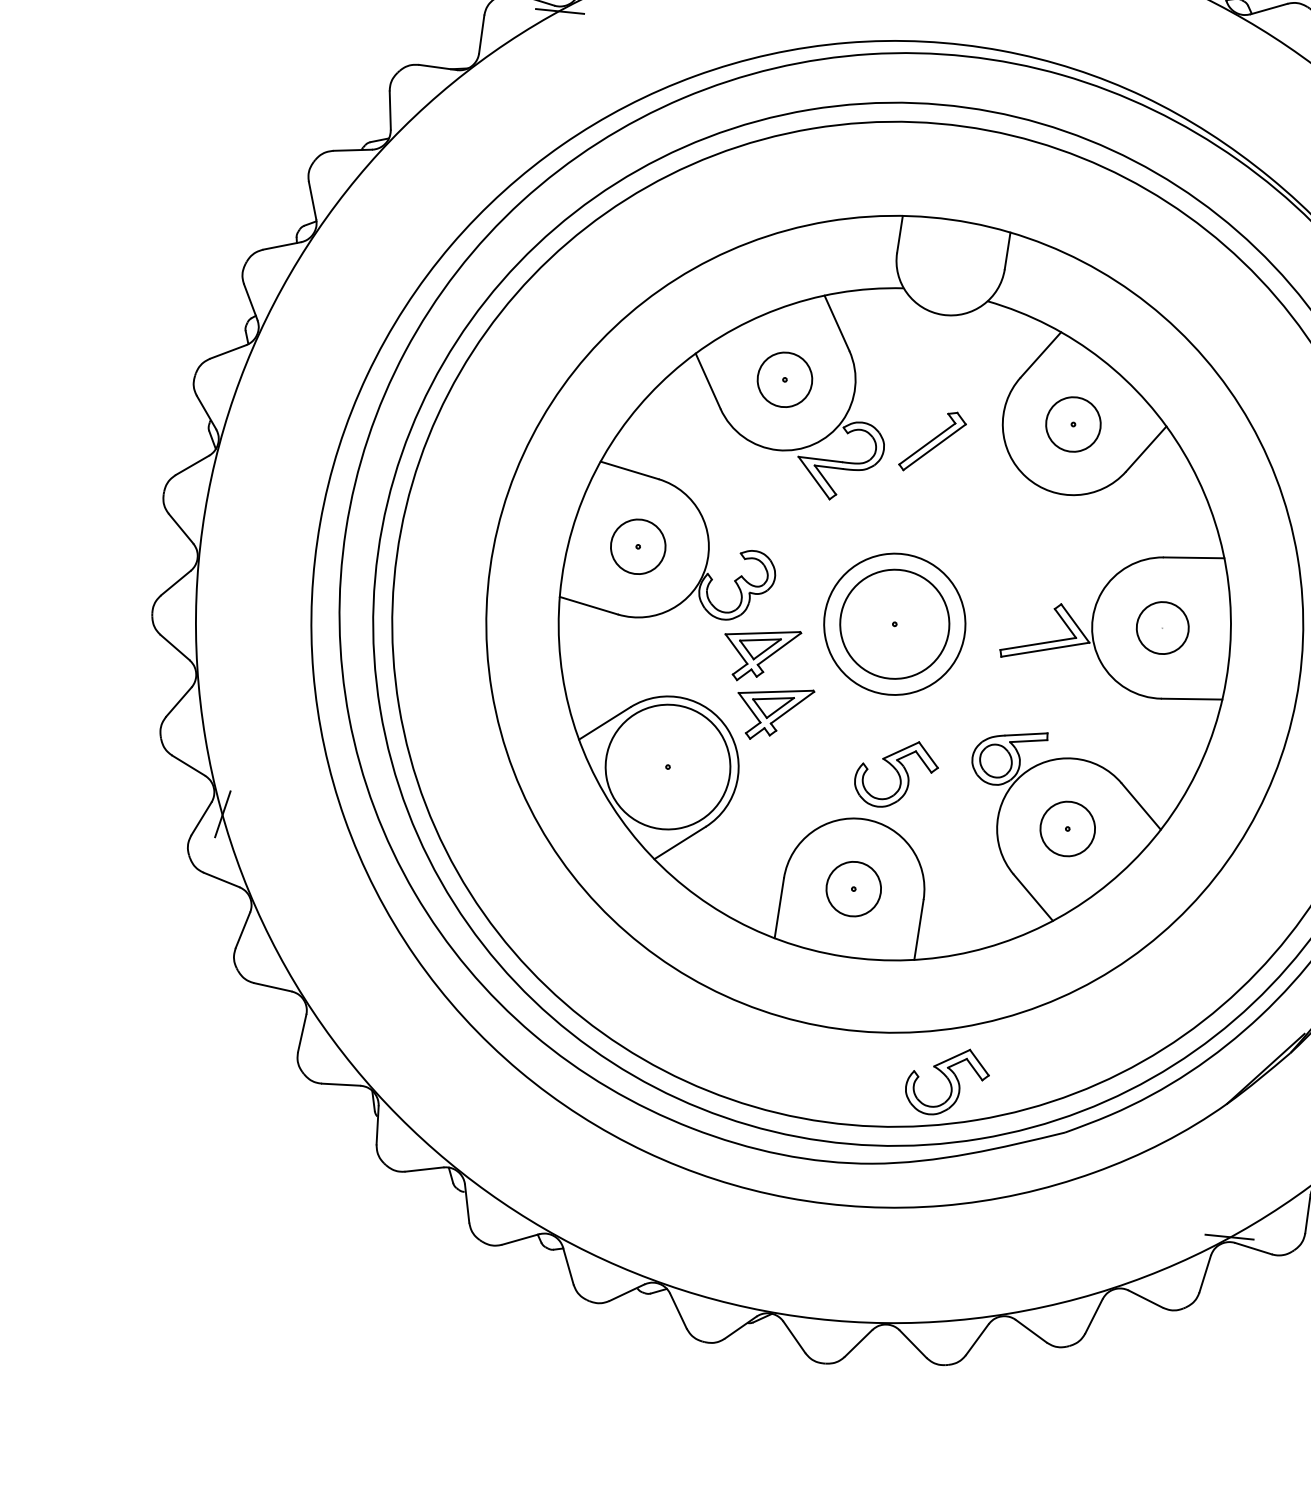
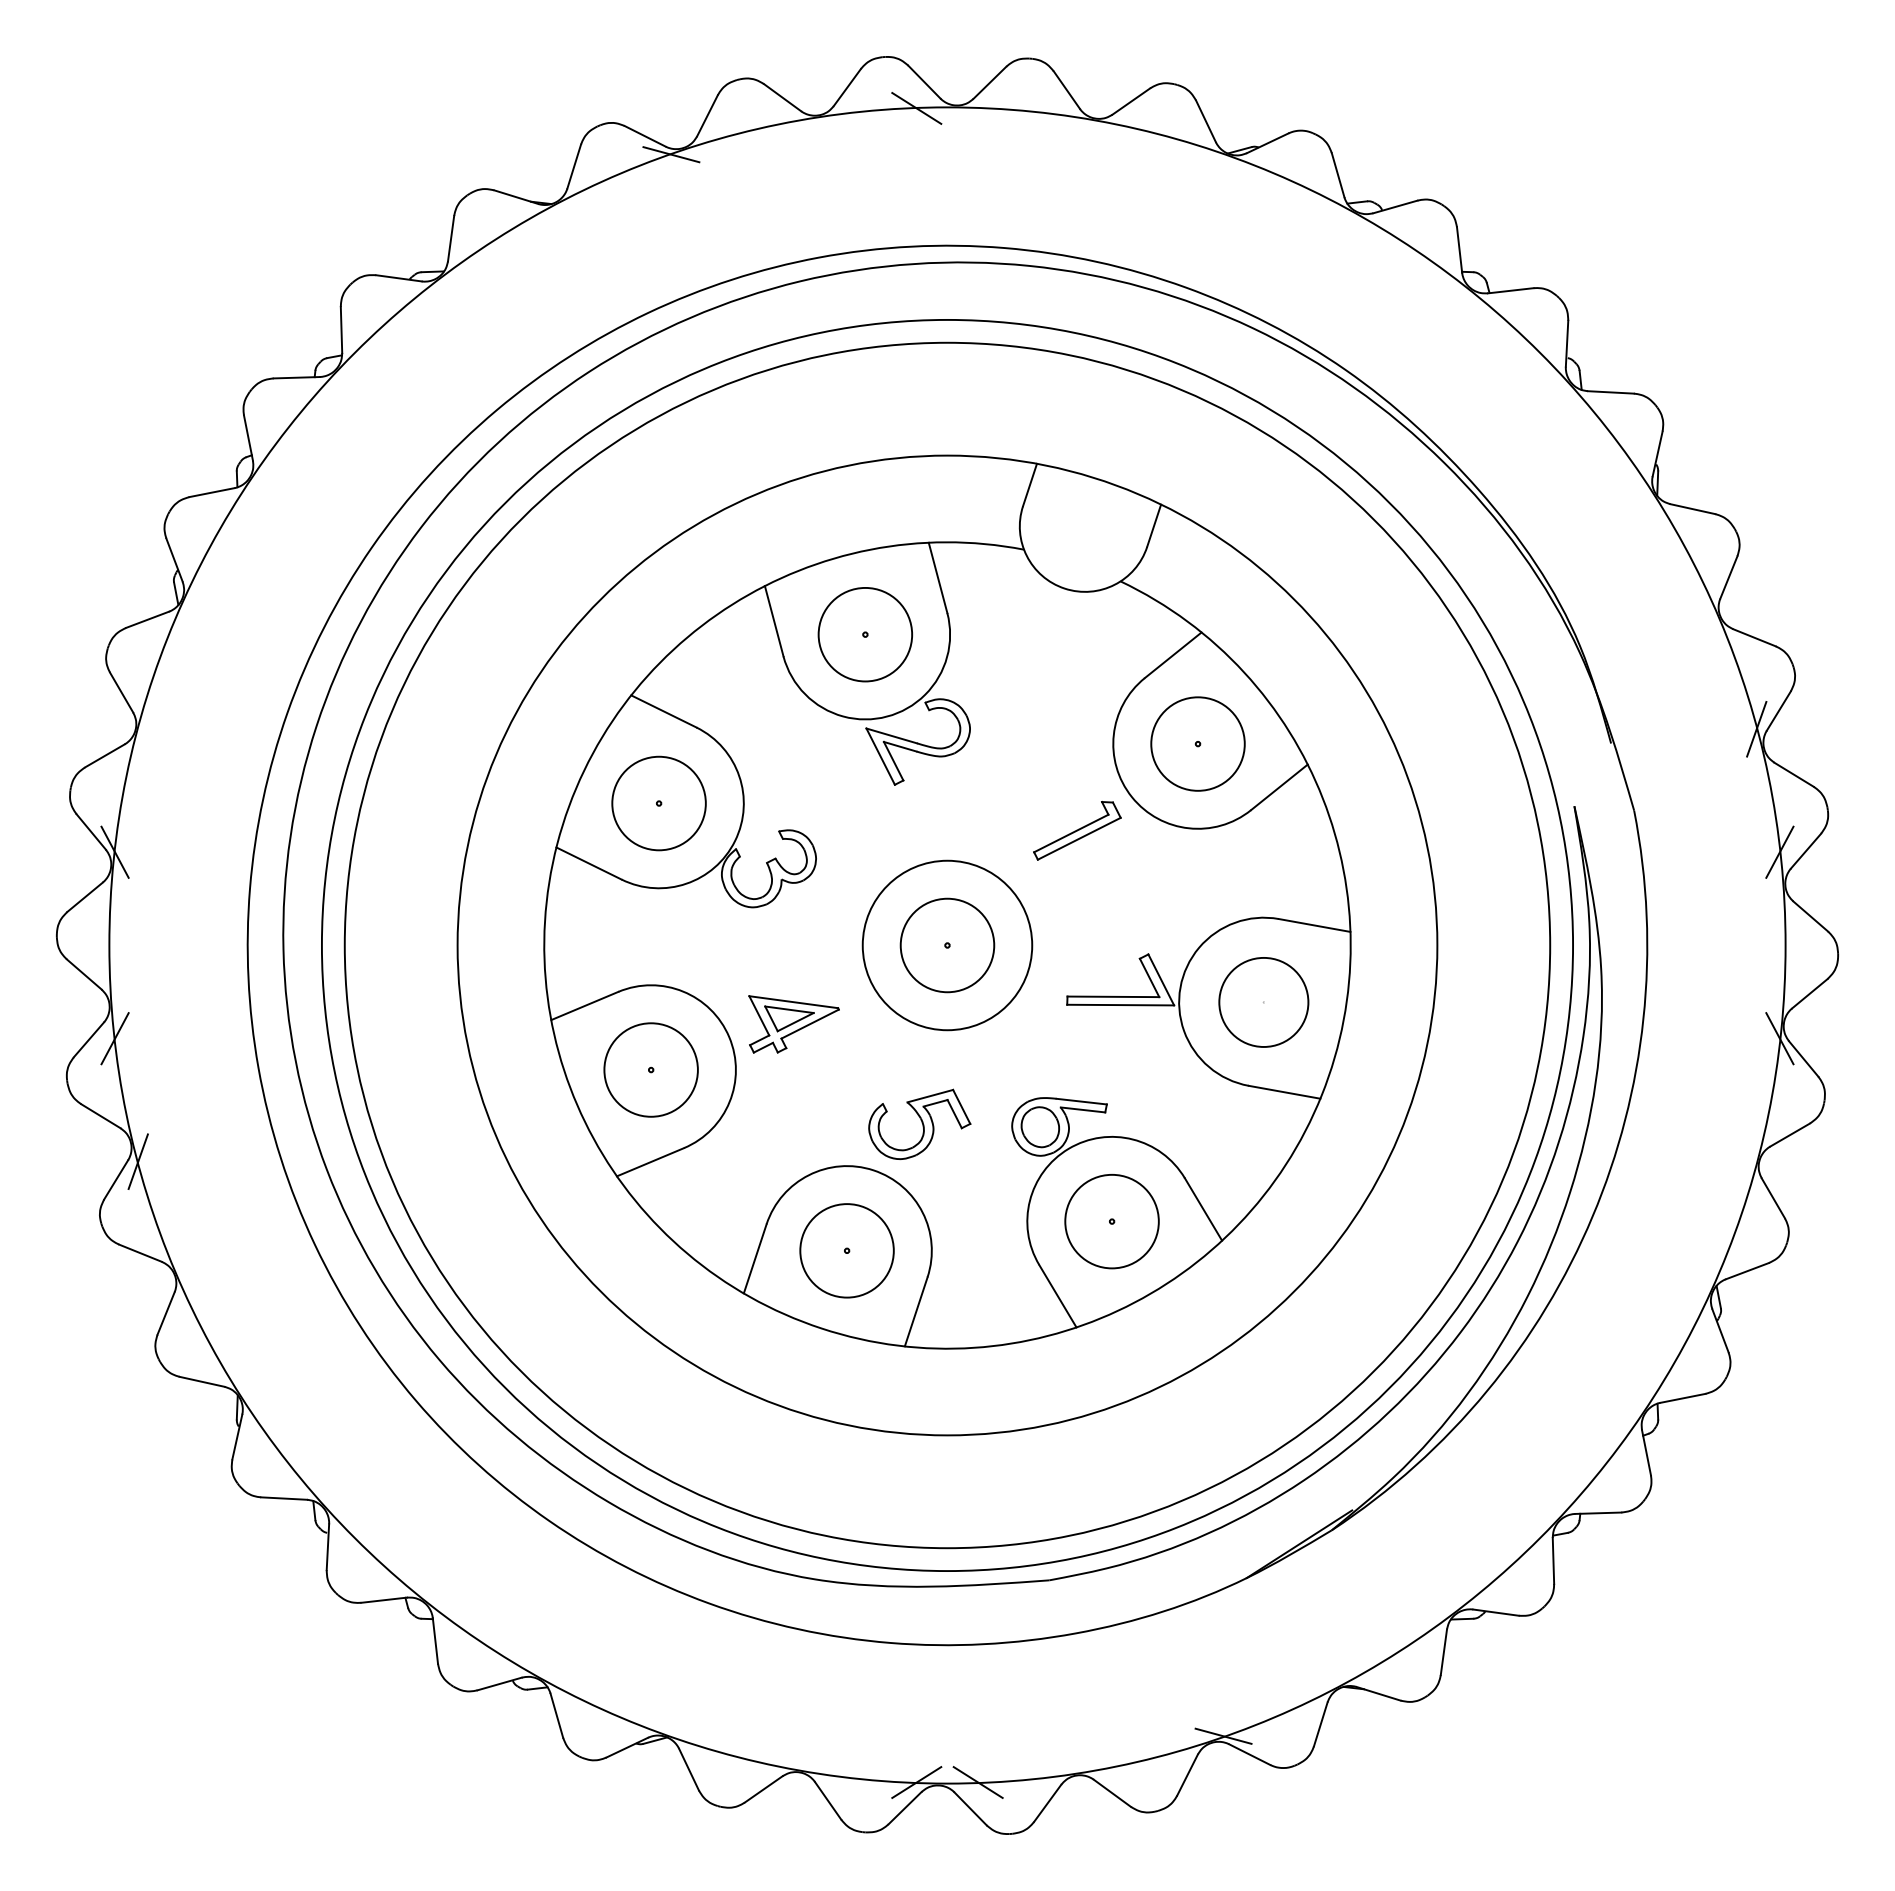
circle: (785, 379) -> (865, 634), size x1.43
circle: (1072, 424) -> (1197, 743), size x1.43
part: (932, 440) -> (1077, 830), moved
circle: (637, 546) -> (658, 803), size x1.43
circle: (894, 624) -> (947, 945), size x0.71
circle: (1162, 627) -> (1263, 1001), size x1.43
part: (765, 651) -> (789, 952), removed
line: (196, 660) -> (114, 851), added
circle: (667, 766) -> (650, 1069), size x0.62
circle: (1067, 828) -> (1111, 1221), size x1.43
circle: (853, 888) -> (846, 1250), size x1.43
line: (257, 912) -> (137, 1161), added
part: (946, 1082) -> (919, 1497), removed
line: (1033, 1308) -> (977, 1782), added
line: (983, 1316) -> (916, 1782), added

